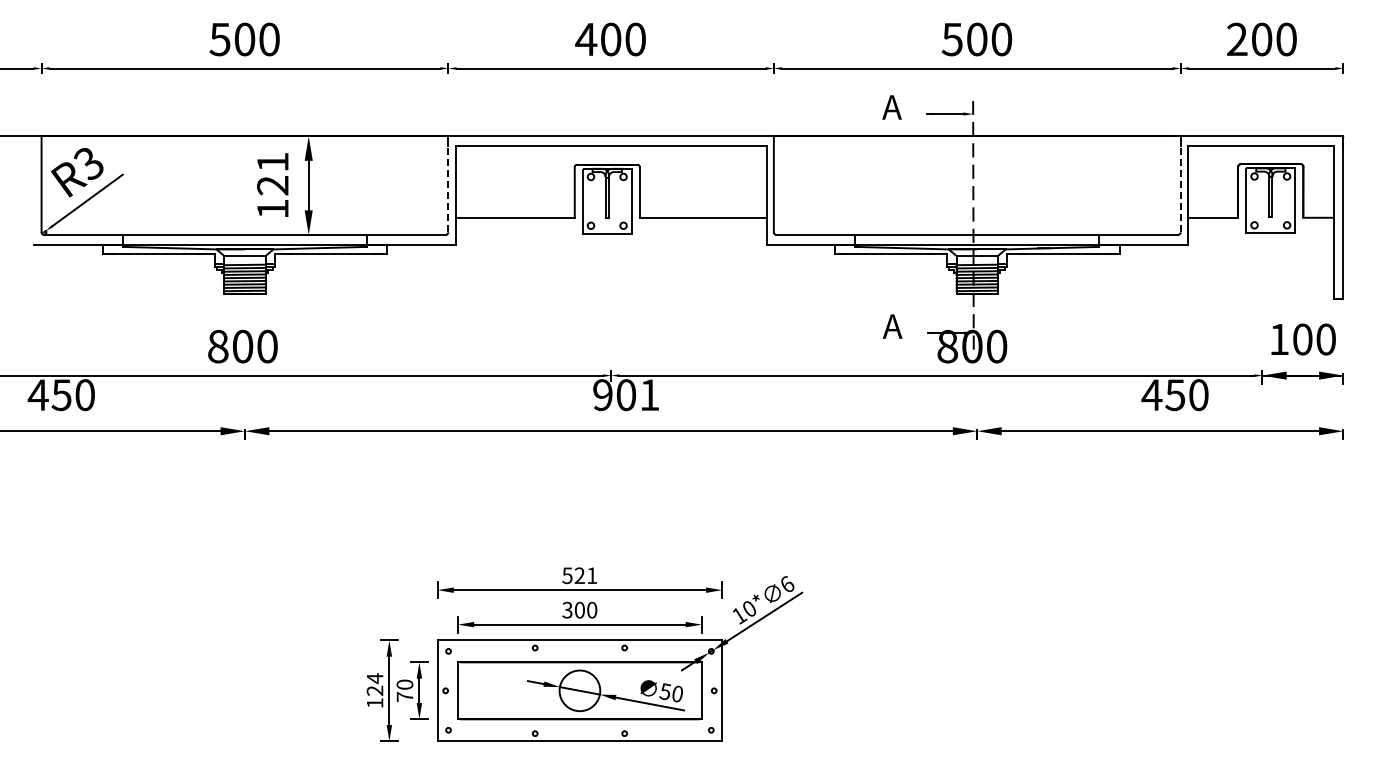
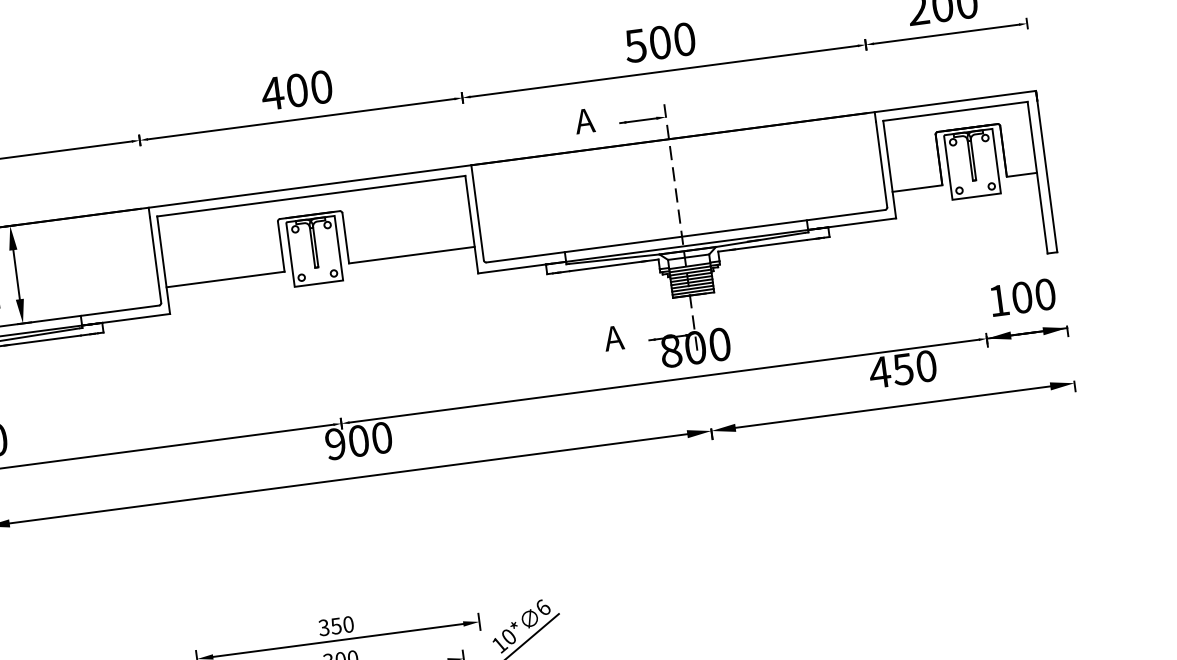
line: (448, 188) -> (155, 259), dashed -> solid
line: (1180, 188) -> (881, 163), dashed -> solid
text: (649, 395) -> (381, 438), 901 -> 900
text: (580, 575) -> (336, 625), 521 -> 350

